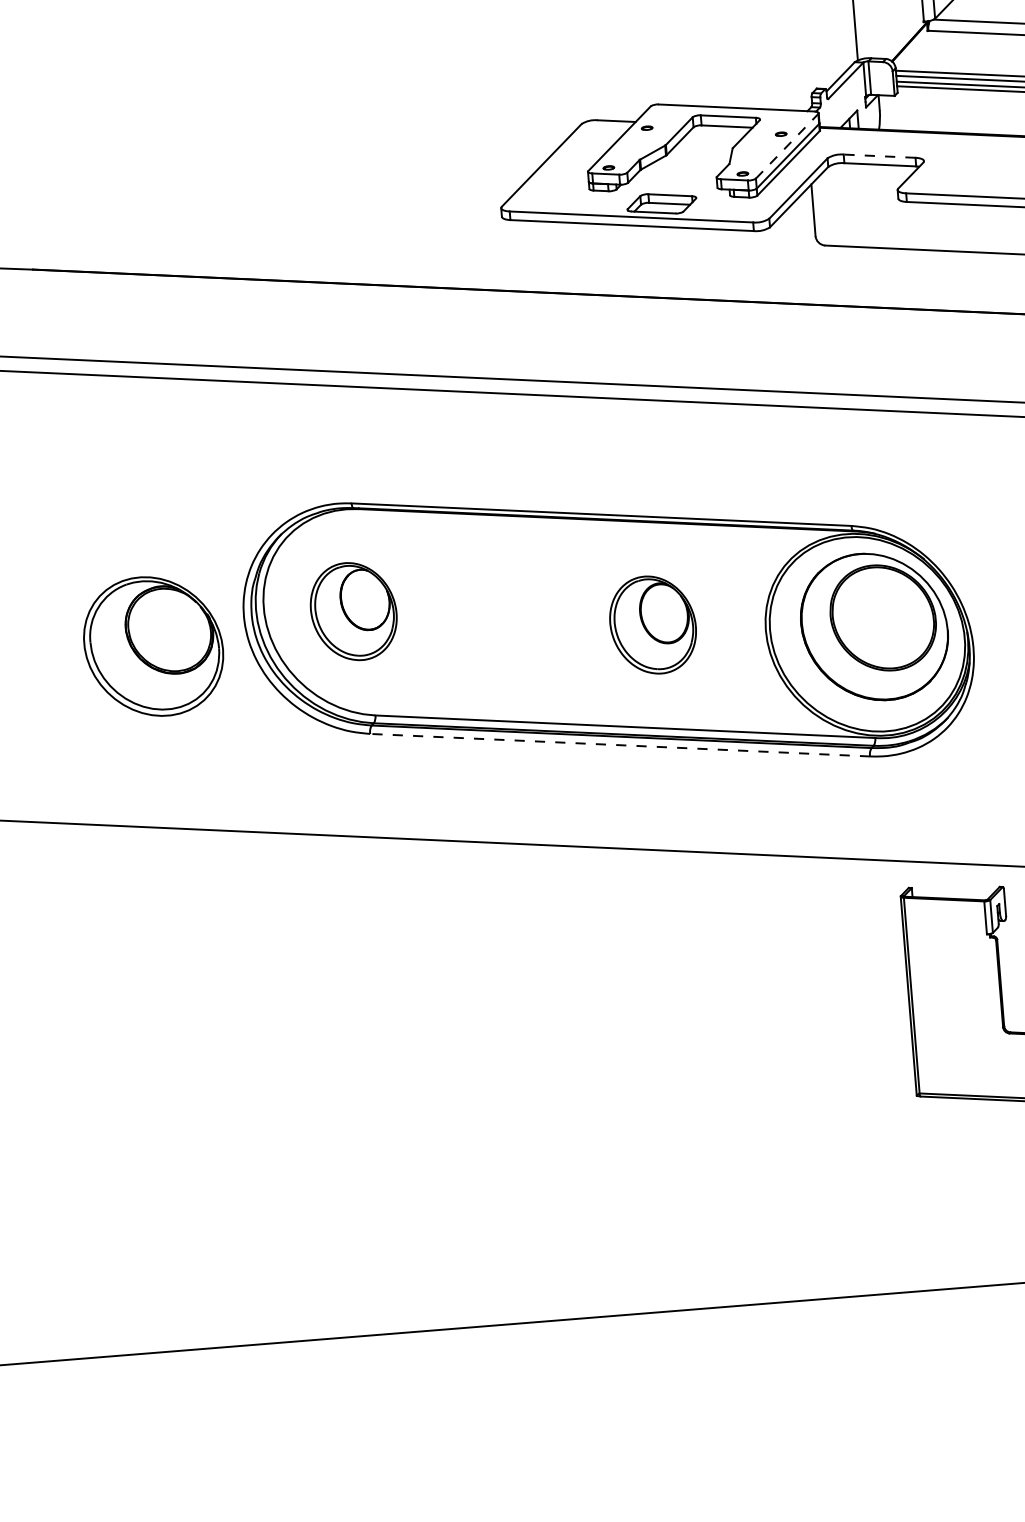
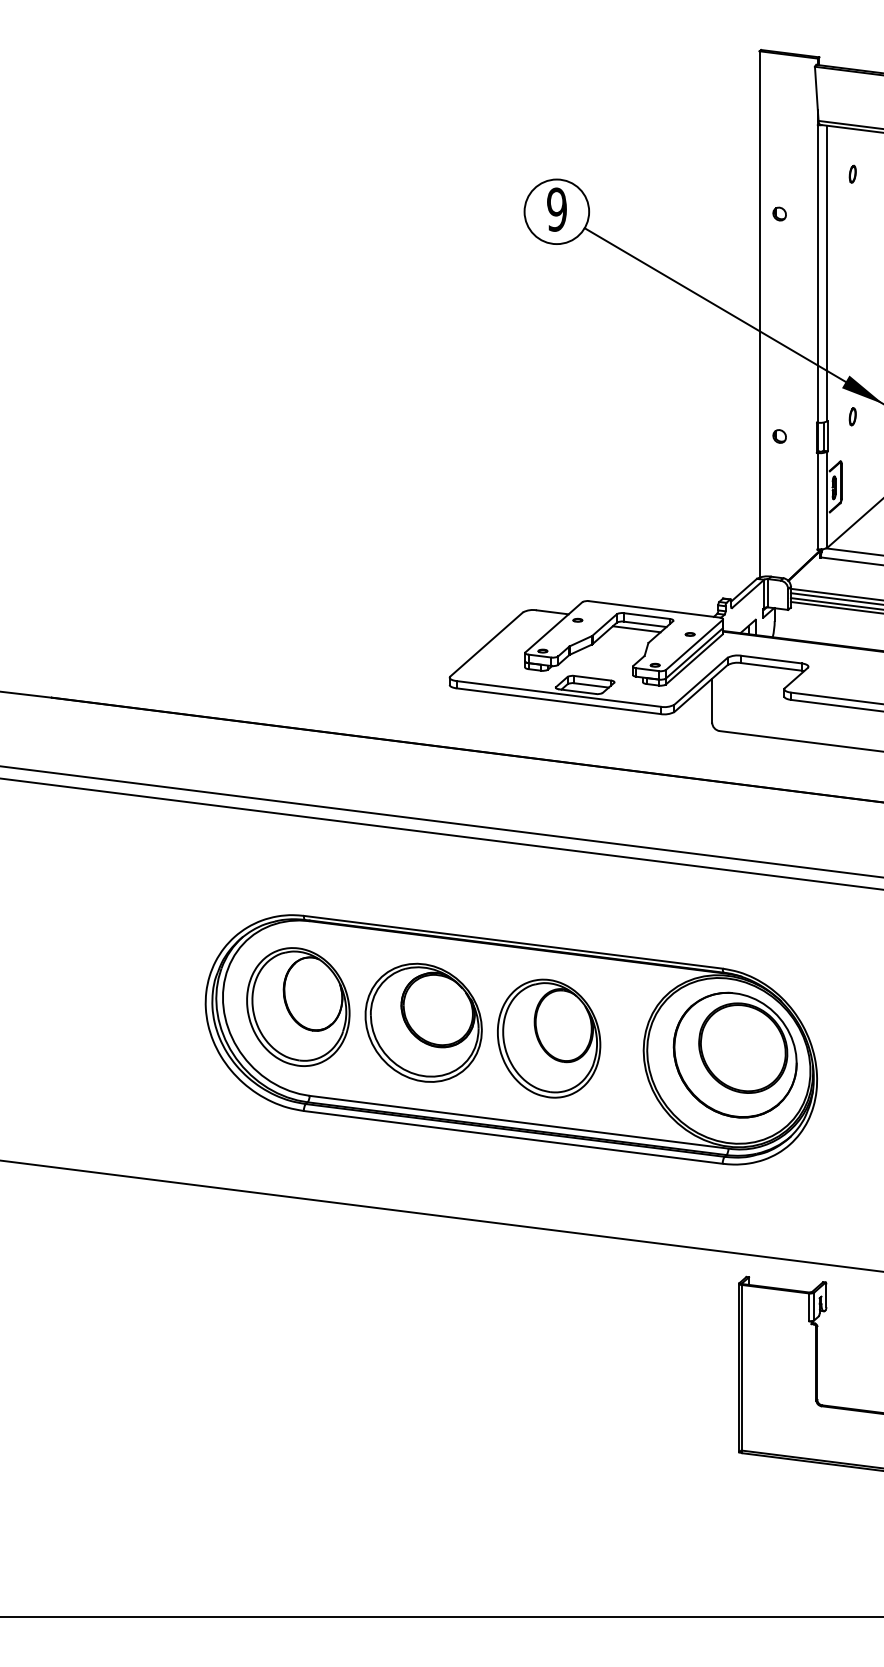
line: (717, 133) -> (636, 629), added
line: (787, 145) -> (694, 644), dashed -> solid
line: (878, 156) -> (770, 659), dashed -> solid
part: (353, 610) -> (298, 1006), size x1.43
part: (653, 624) -> (549, 1038), size x1.43
part: (153, 646) -> (423, 1022), moved
line: (619, 745) -> (512, 1137), dashed -> solid

